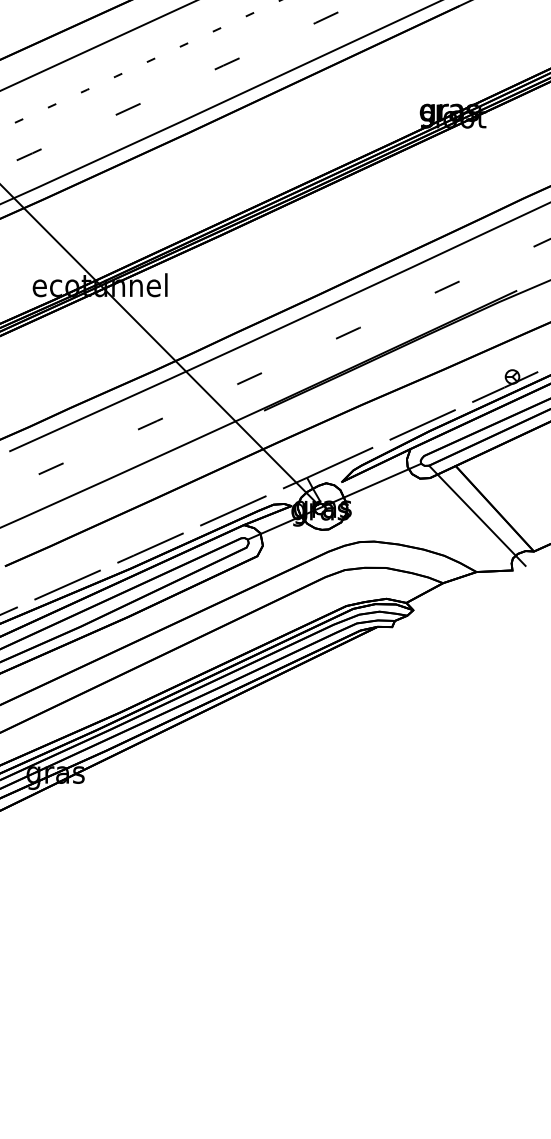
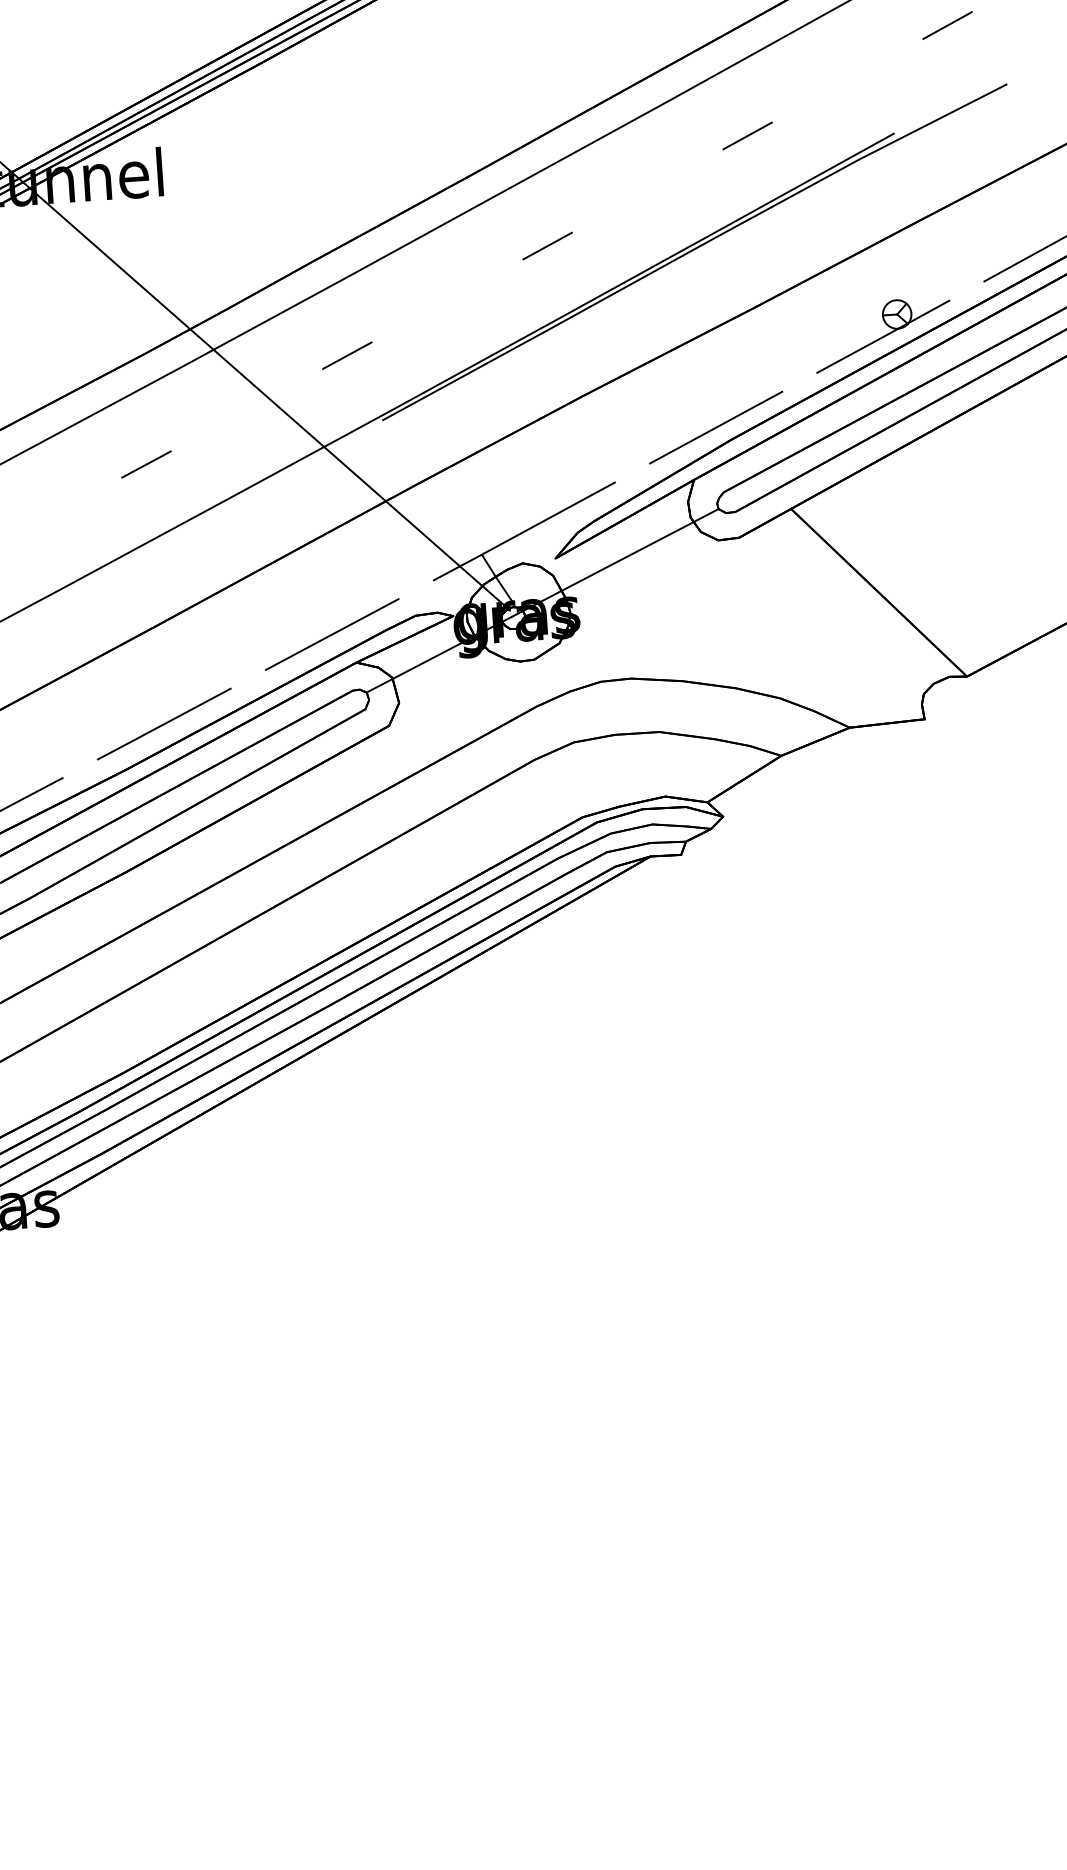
line: (477, 515) -> (843, 609), removed

